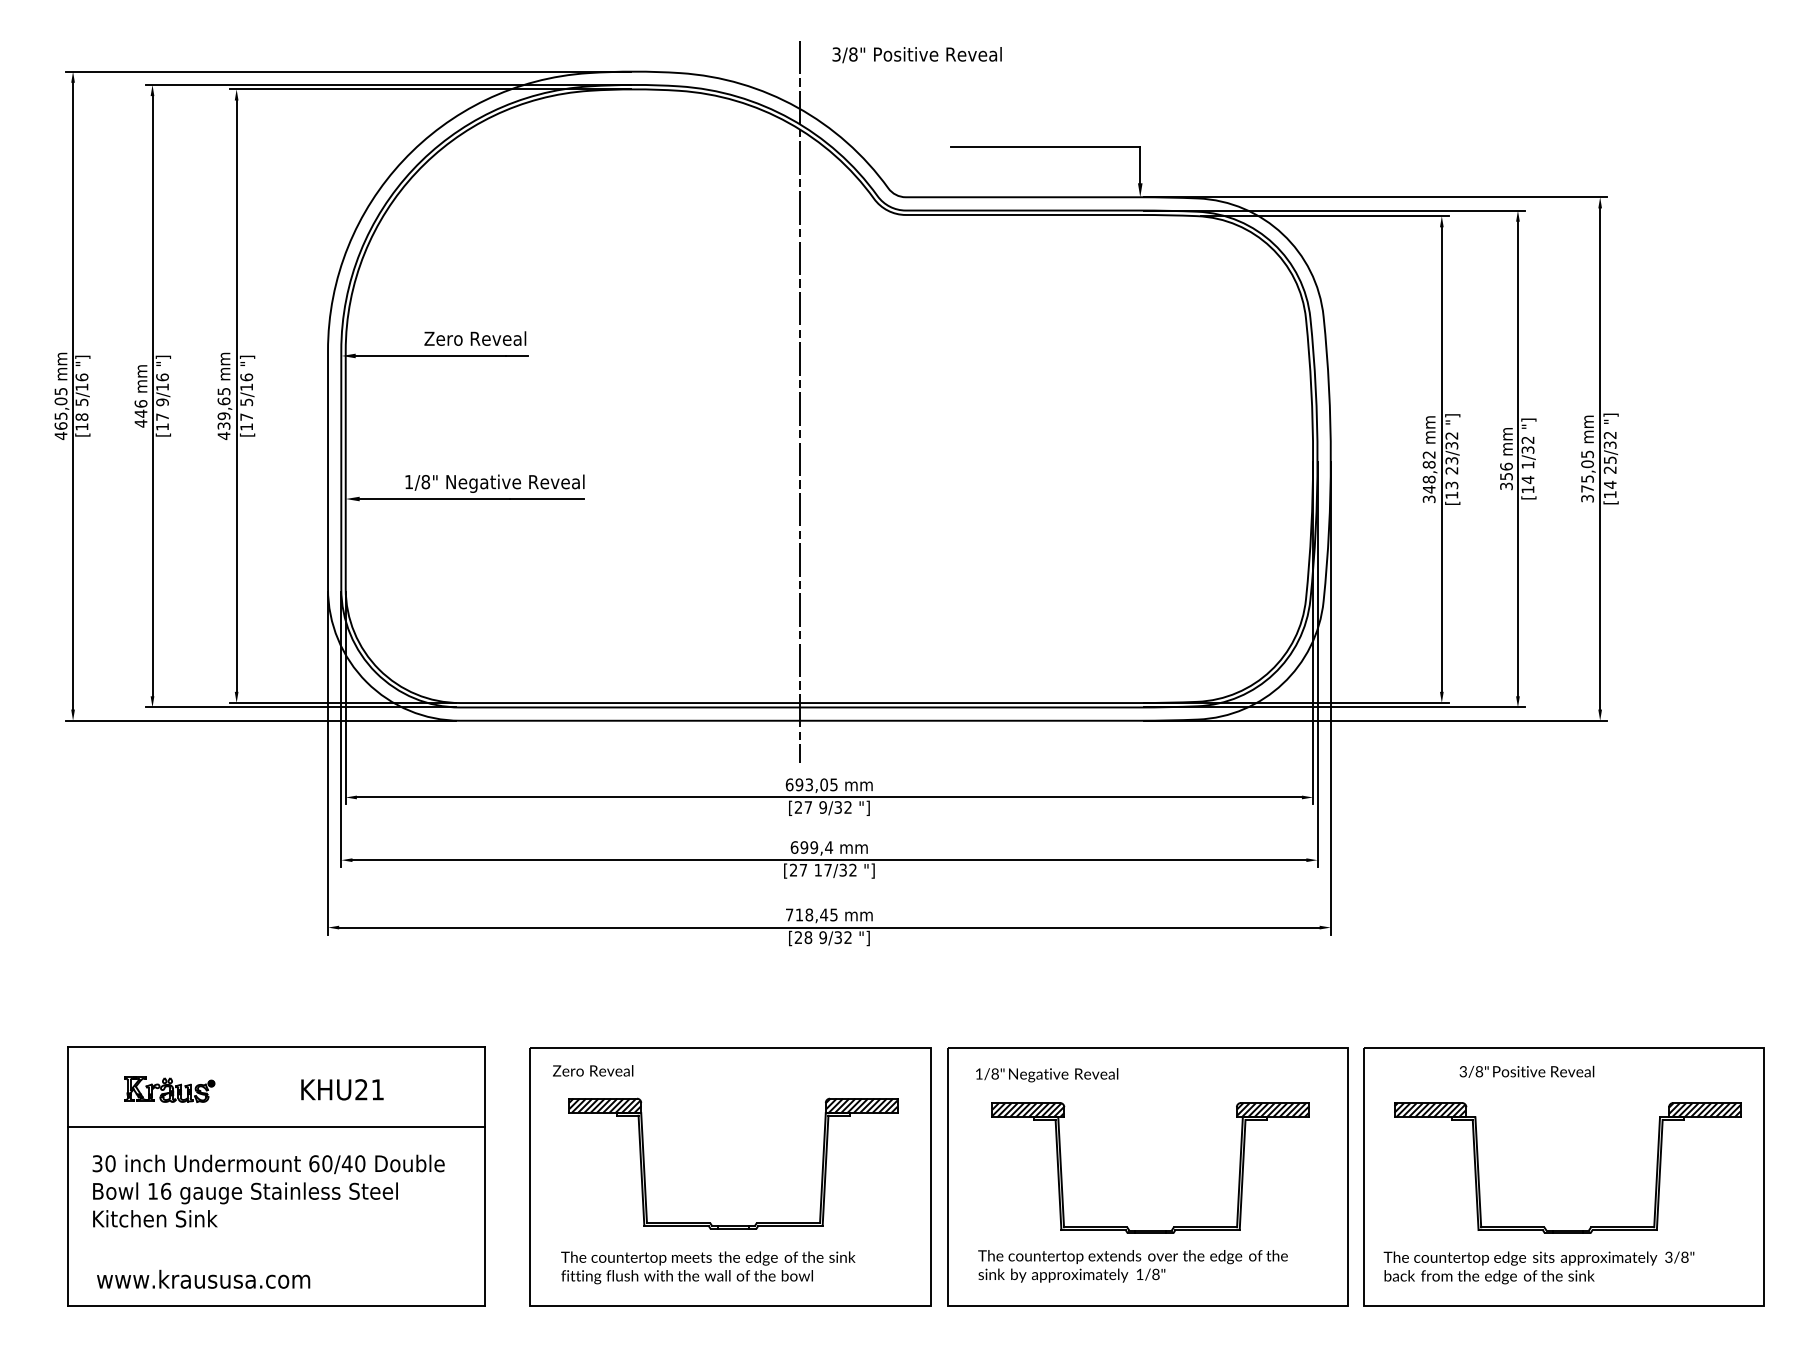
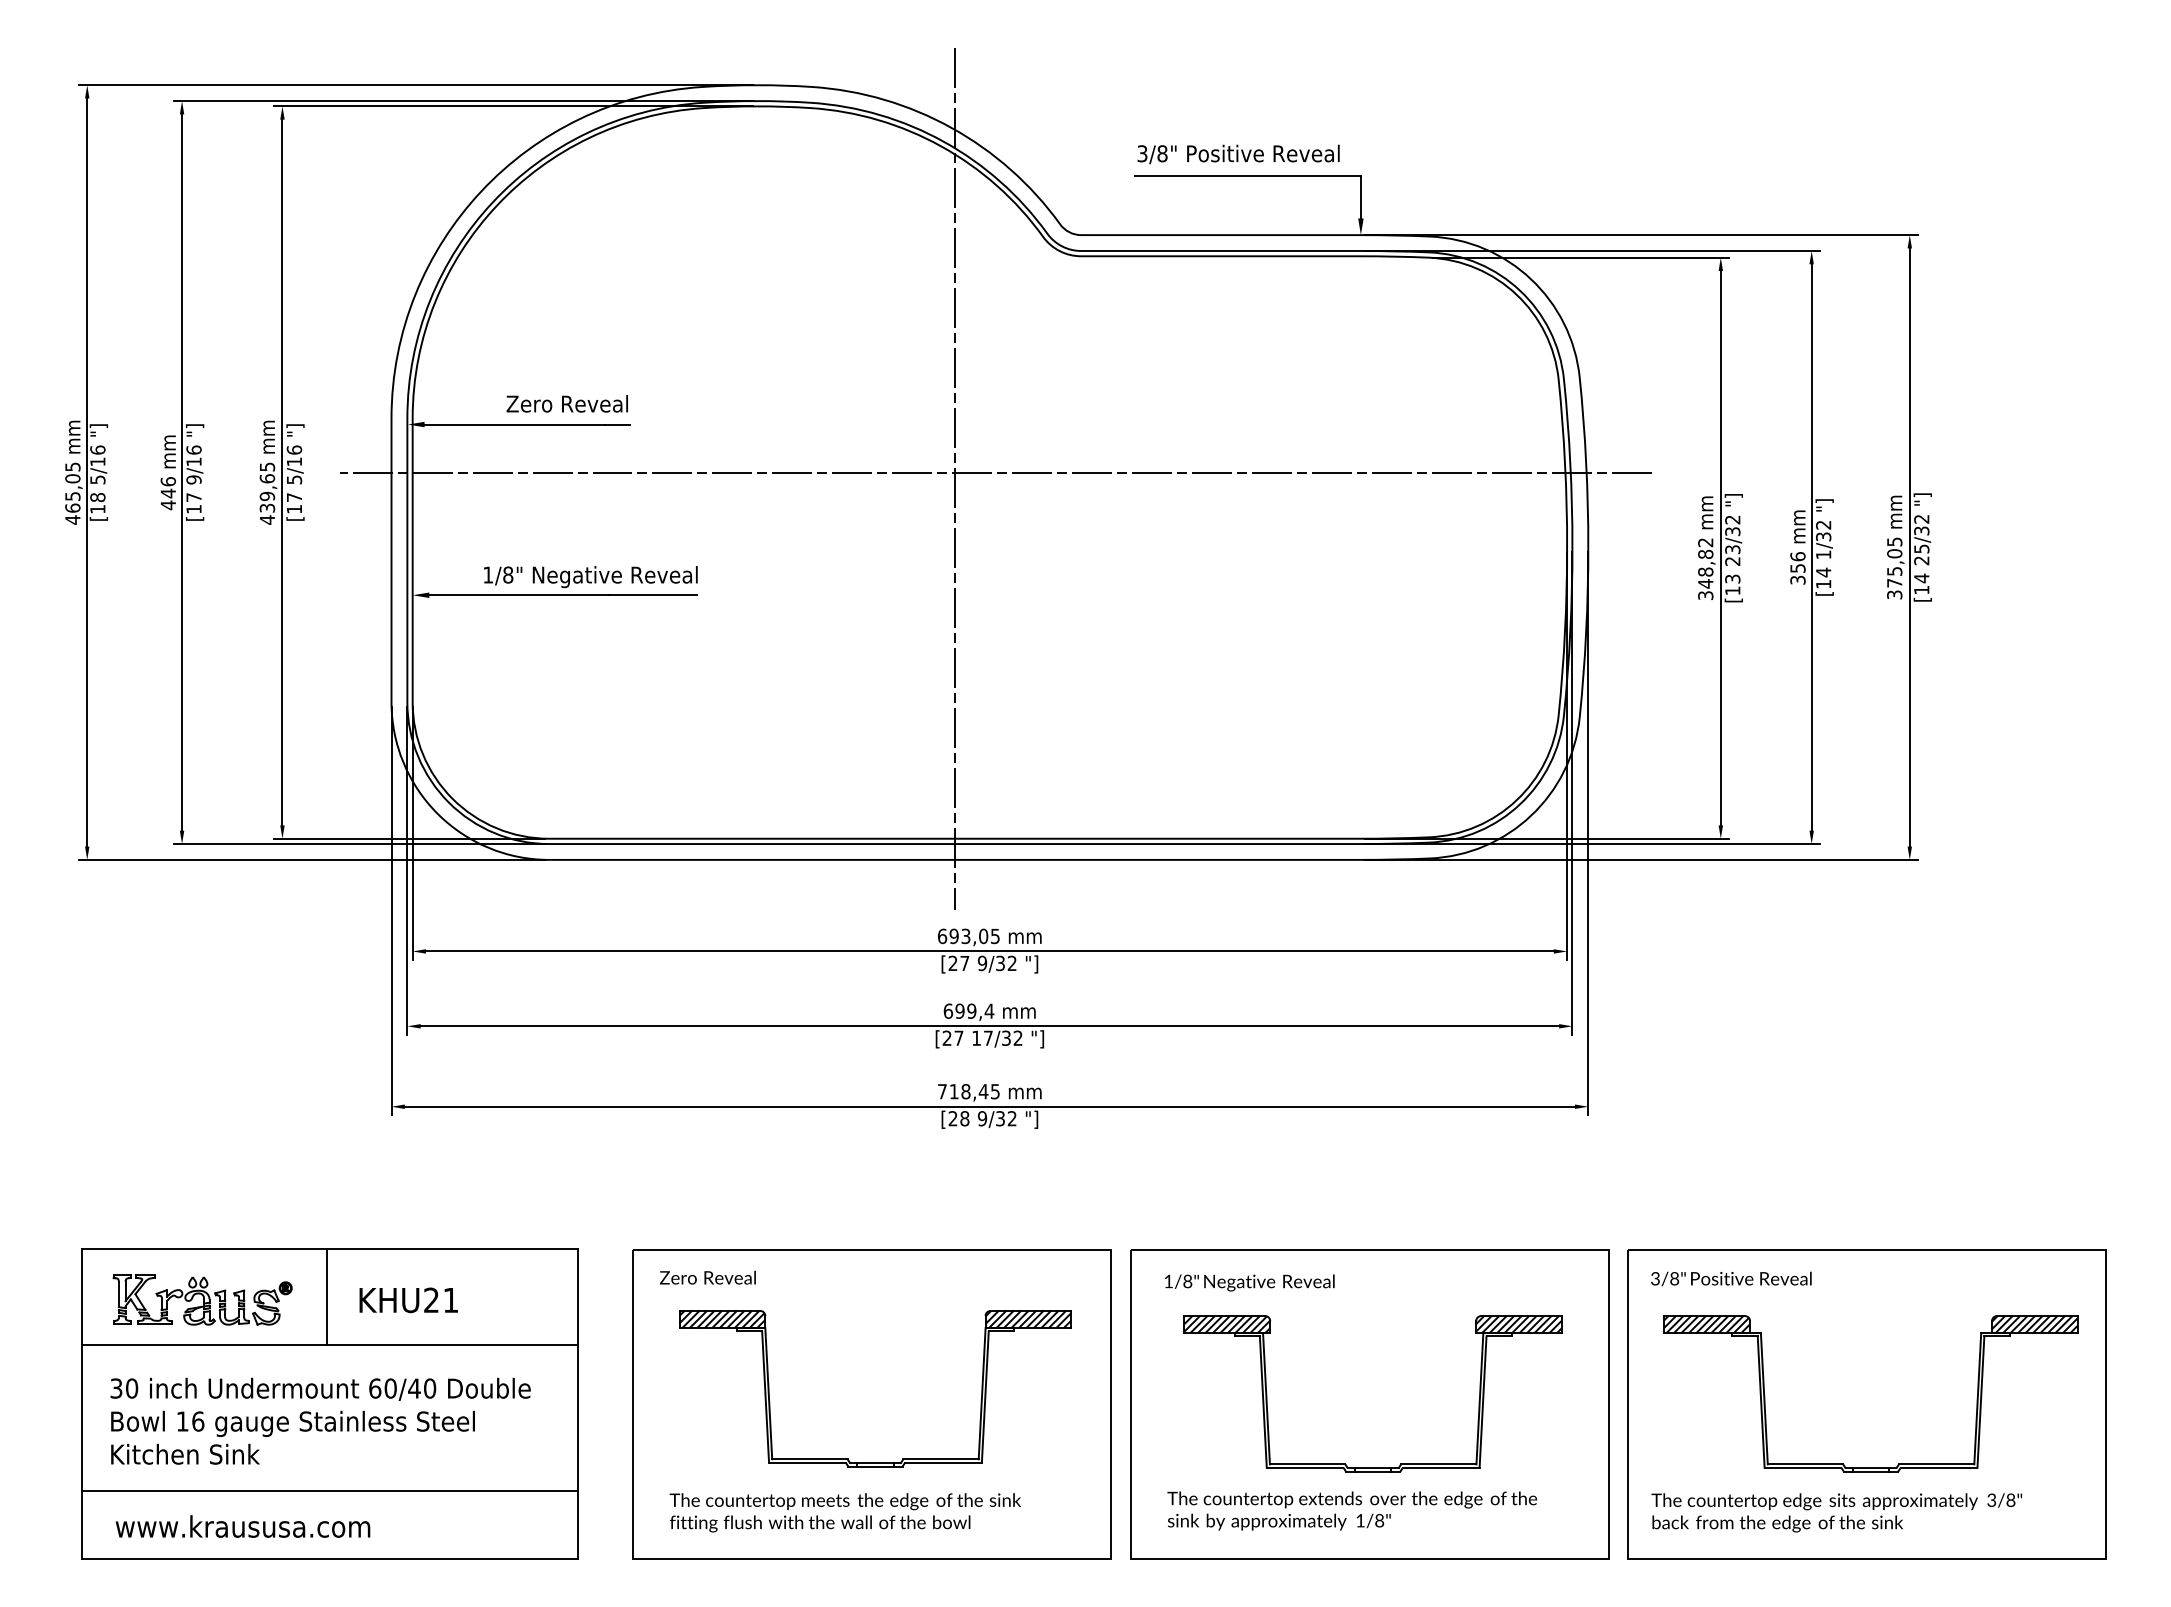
text: (917, 55) -> (1238, 154), moved
line: (834, 396) -> (995, 472), added
text: (1527, 1071) -> (1731, 1278), moved
line: (274, 1087) -> (327, 1297), added
part: (169, 1089) -> (202, 1299), size x1.67
line: (276, 1249) -> (329, 1491), added

